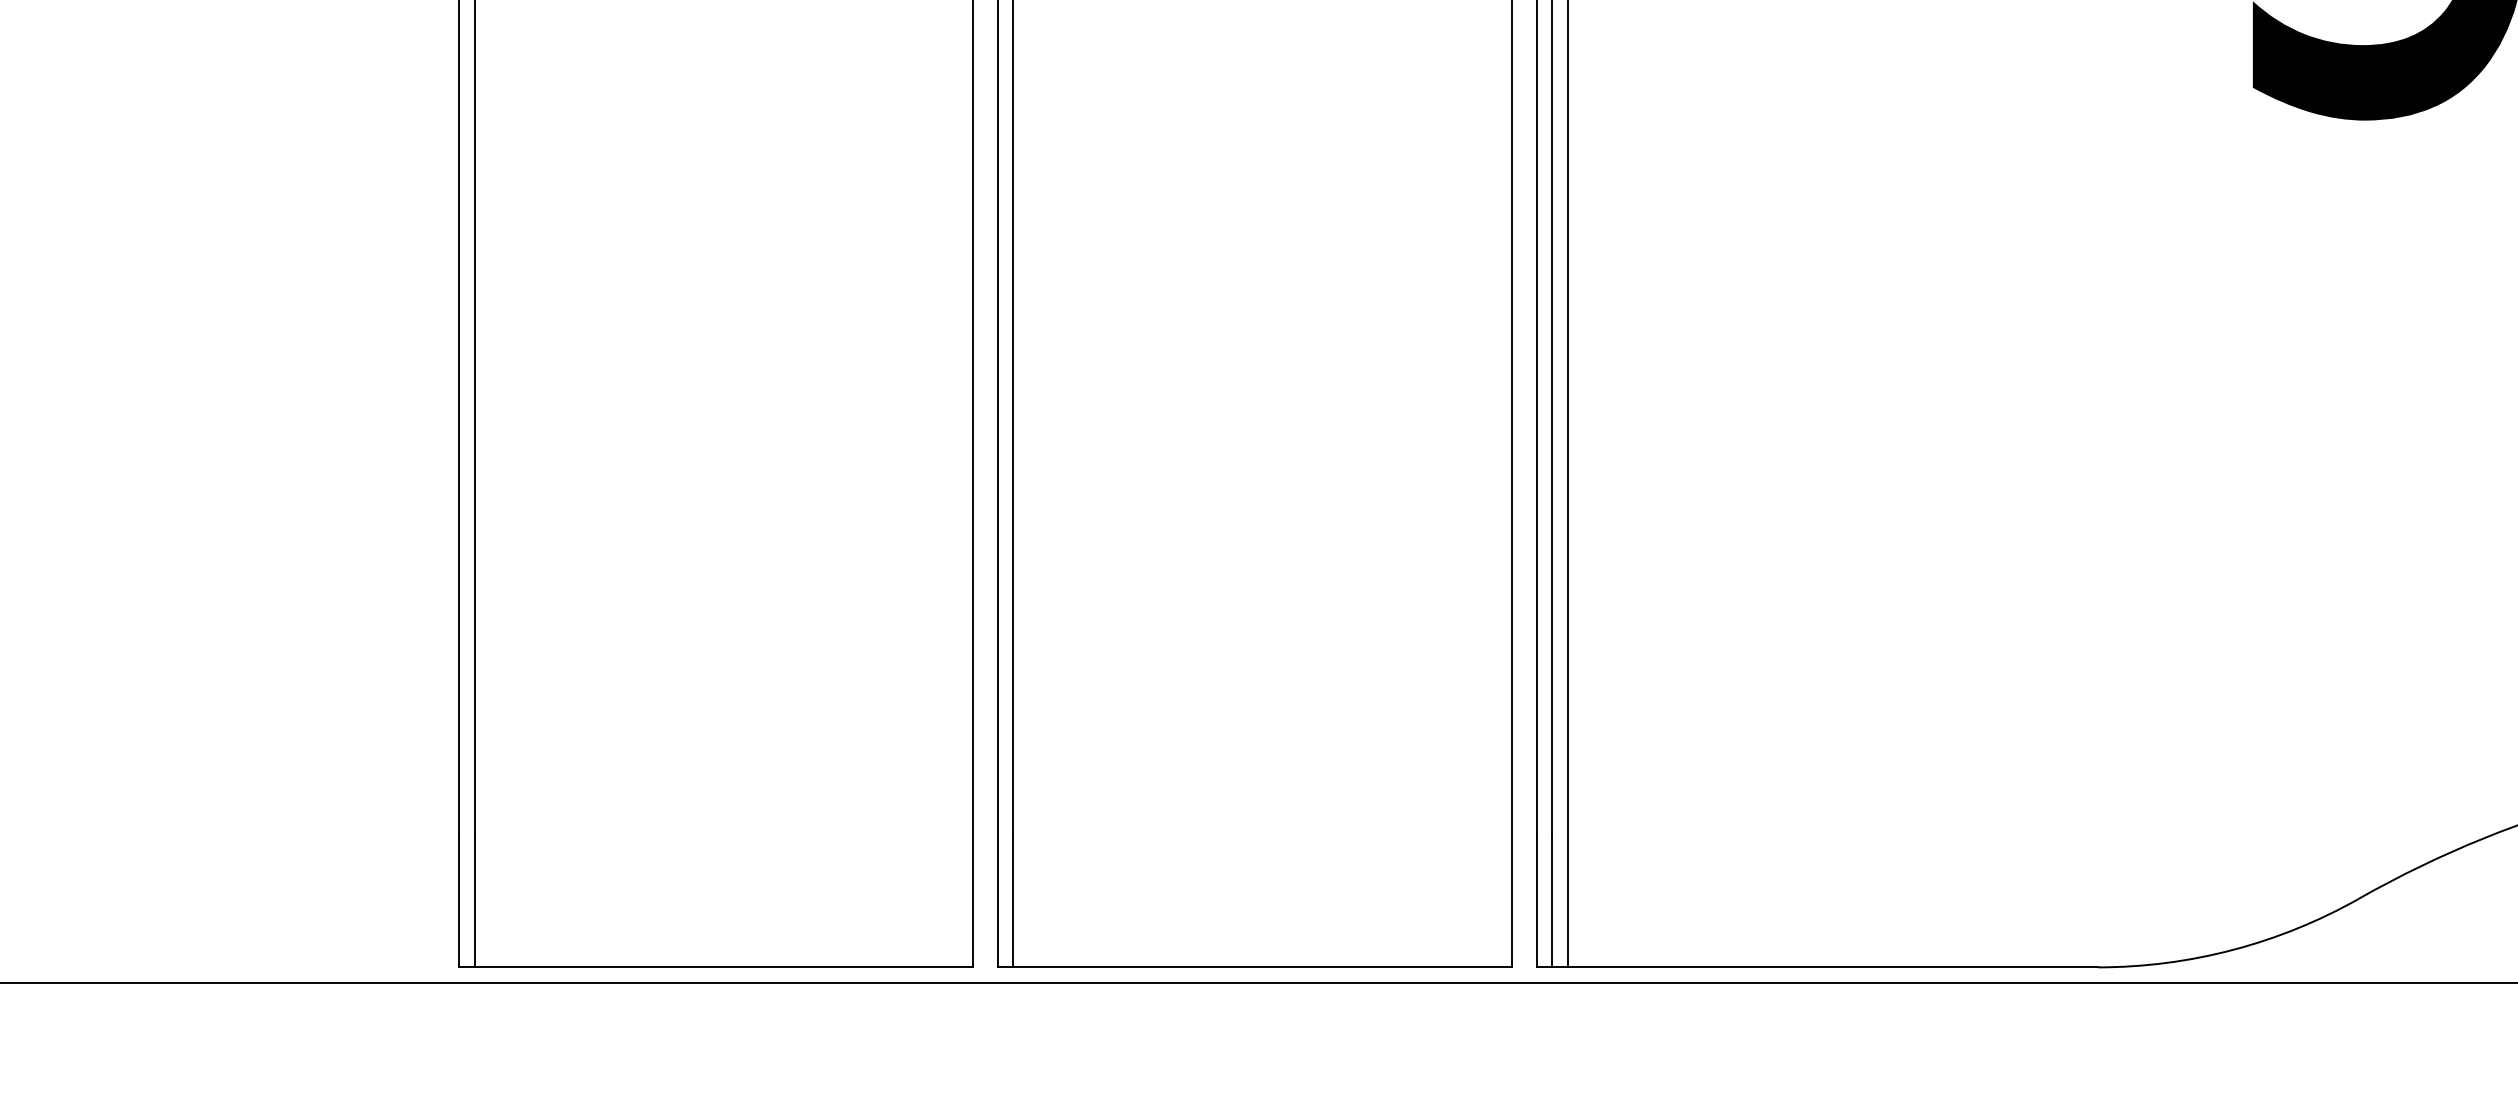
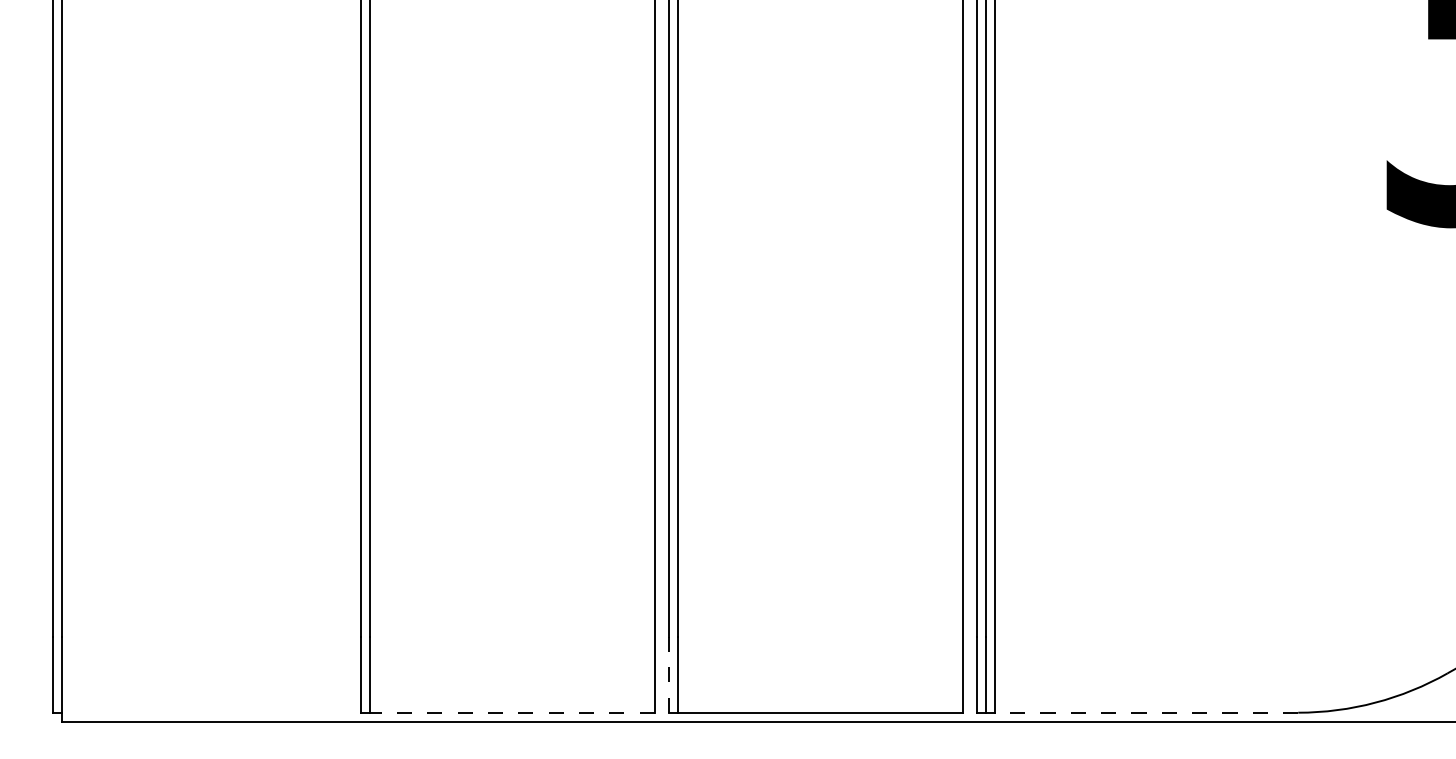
line: (997, 900) -> (668, 674), solid -> dashed
line: (722, 967) -> (511, 712), solid -> dashed
line: (1832, 967) -> (1146, 712), solid -> dashed

